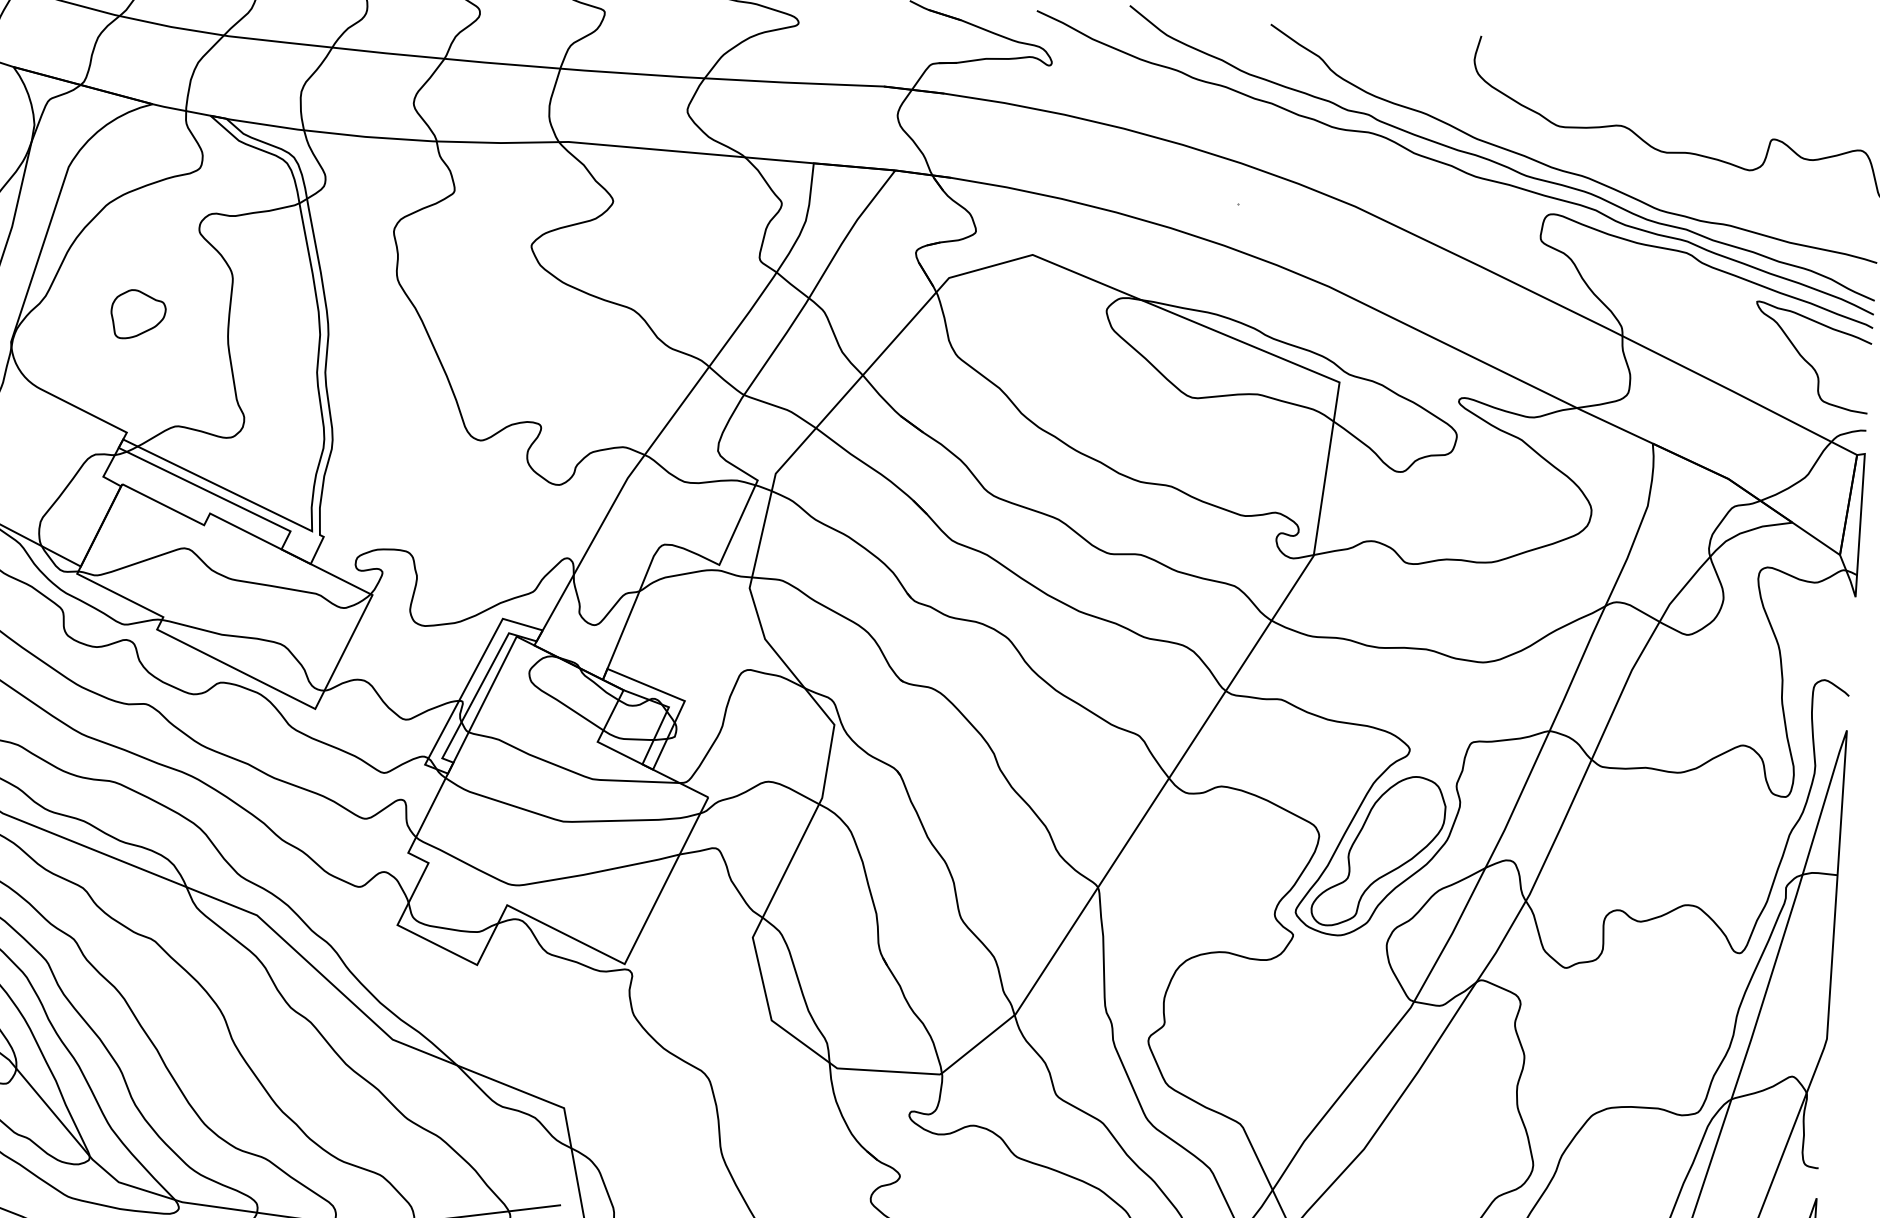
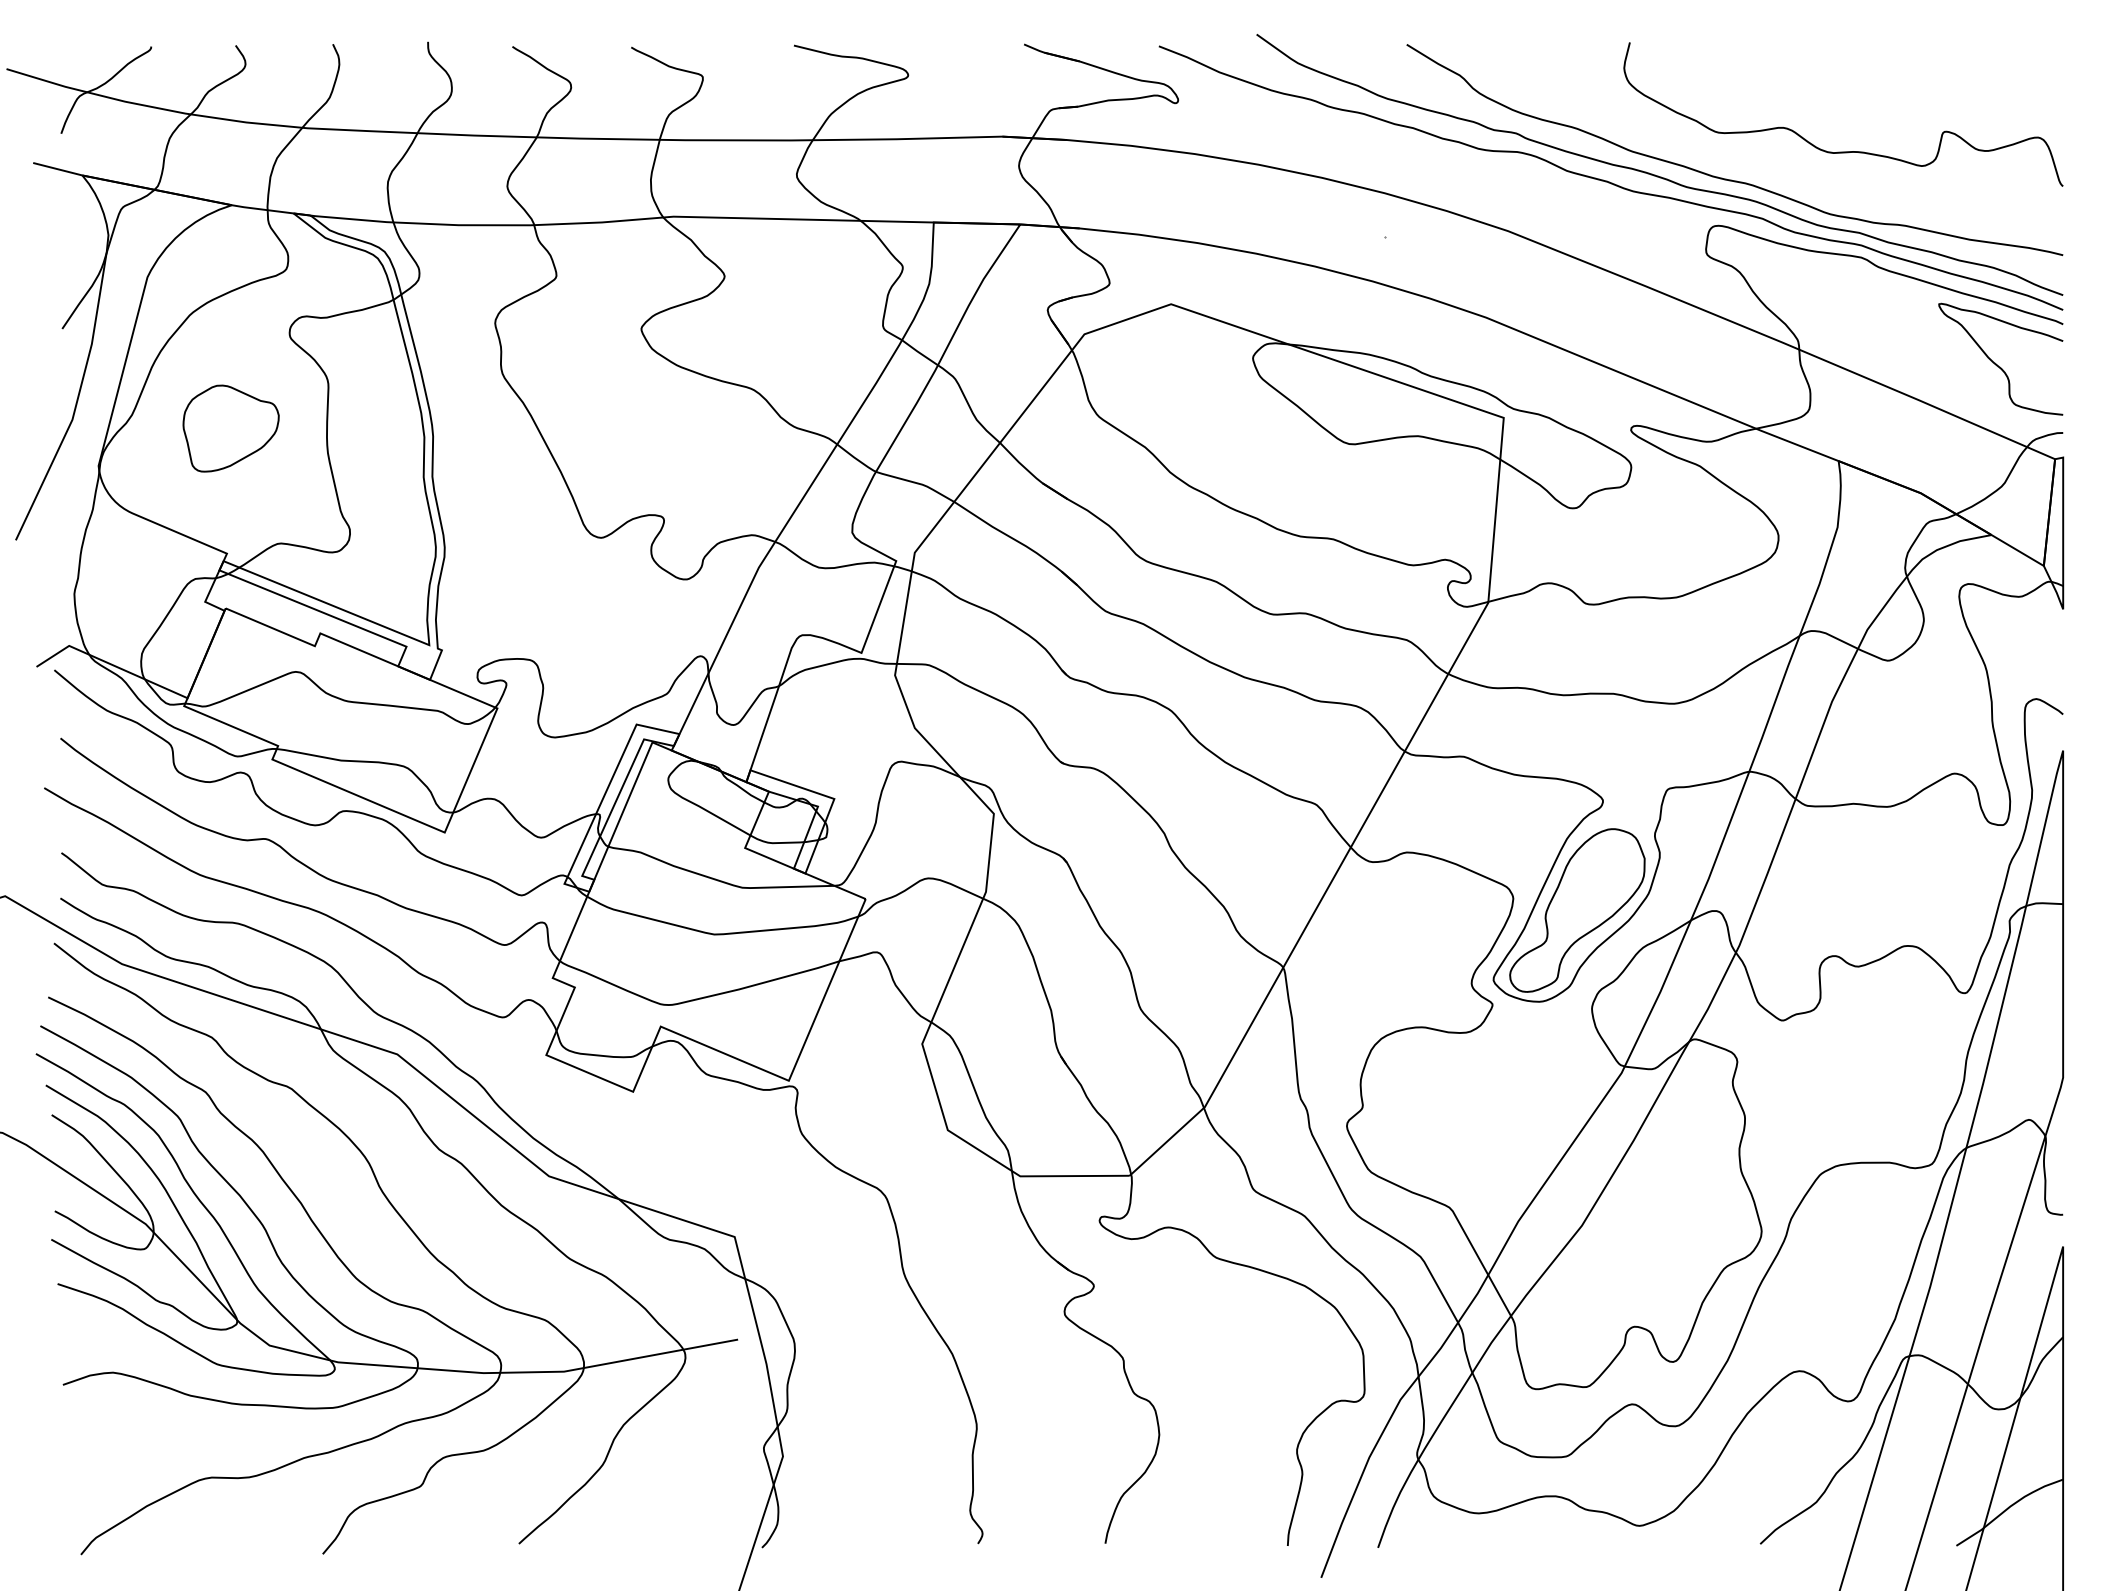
part: (137, 314) -> (230, 428), size x1.67

